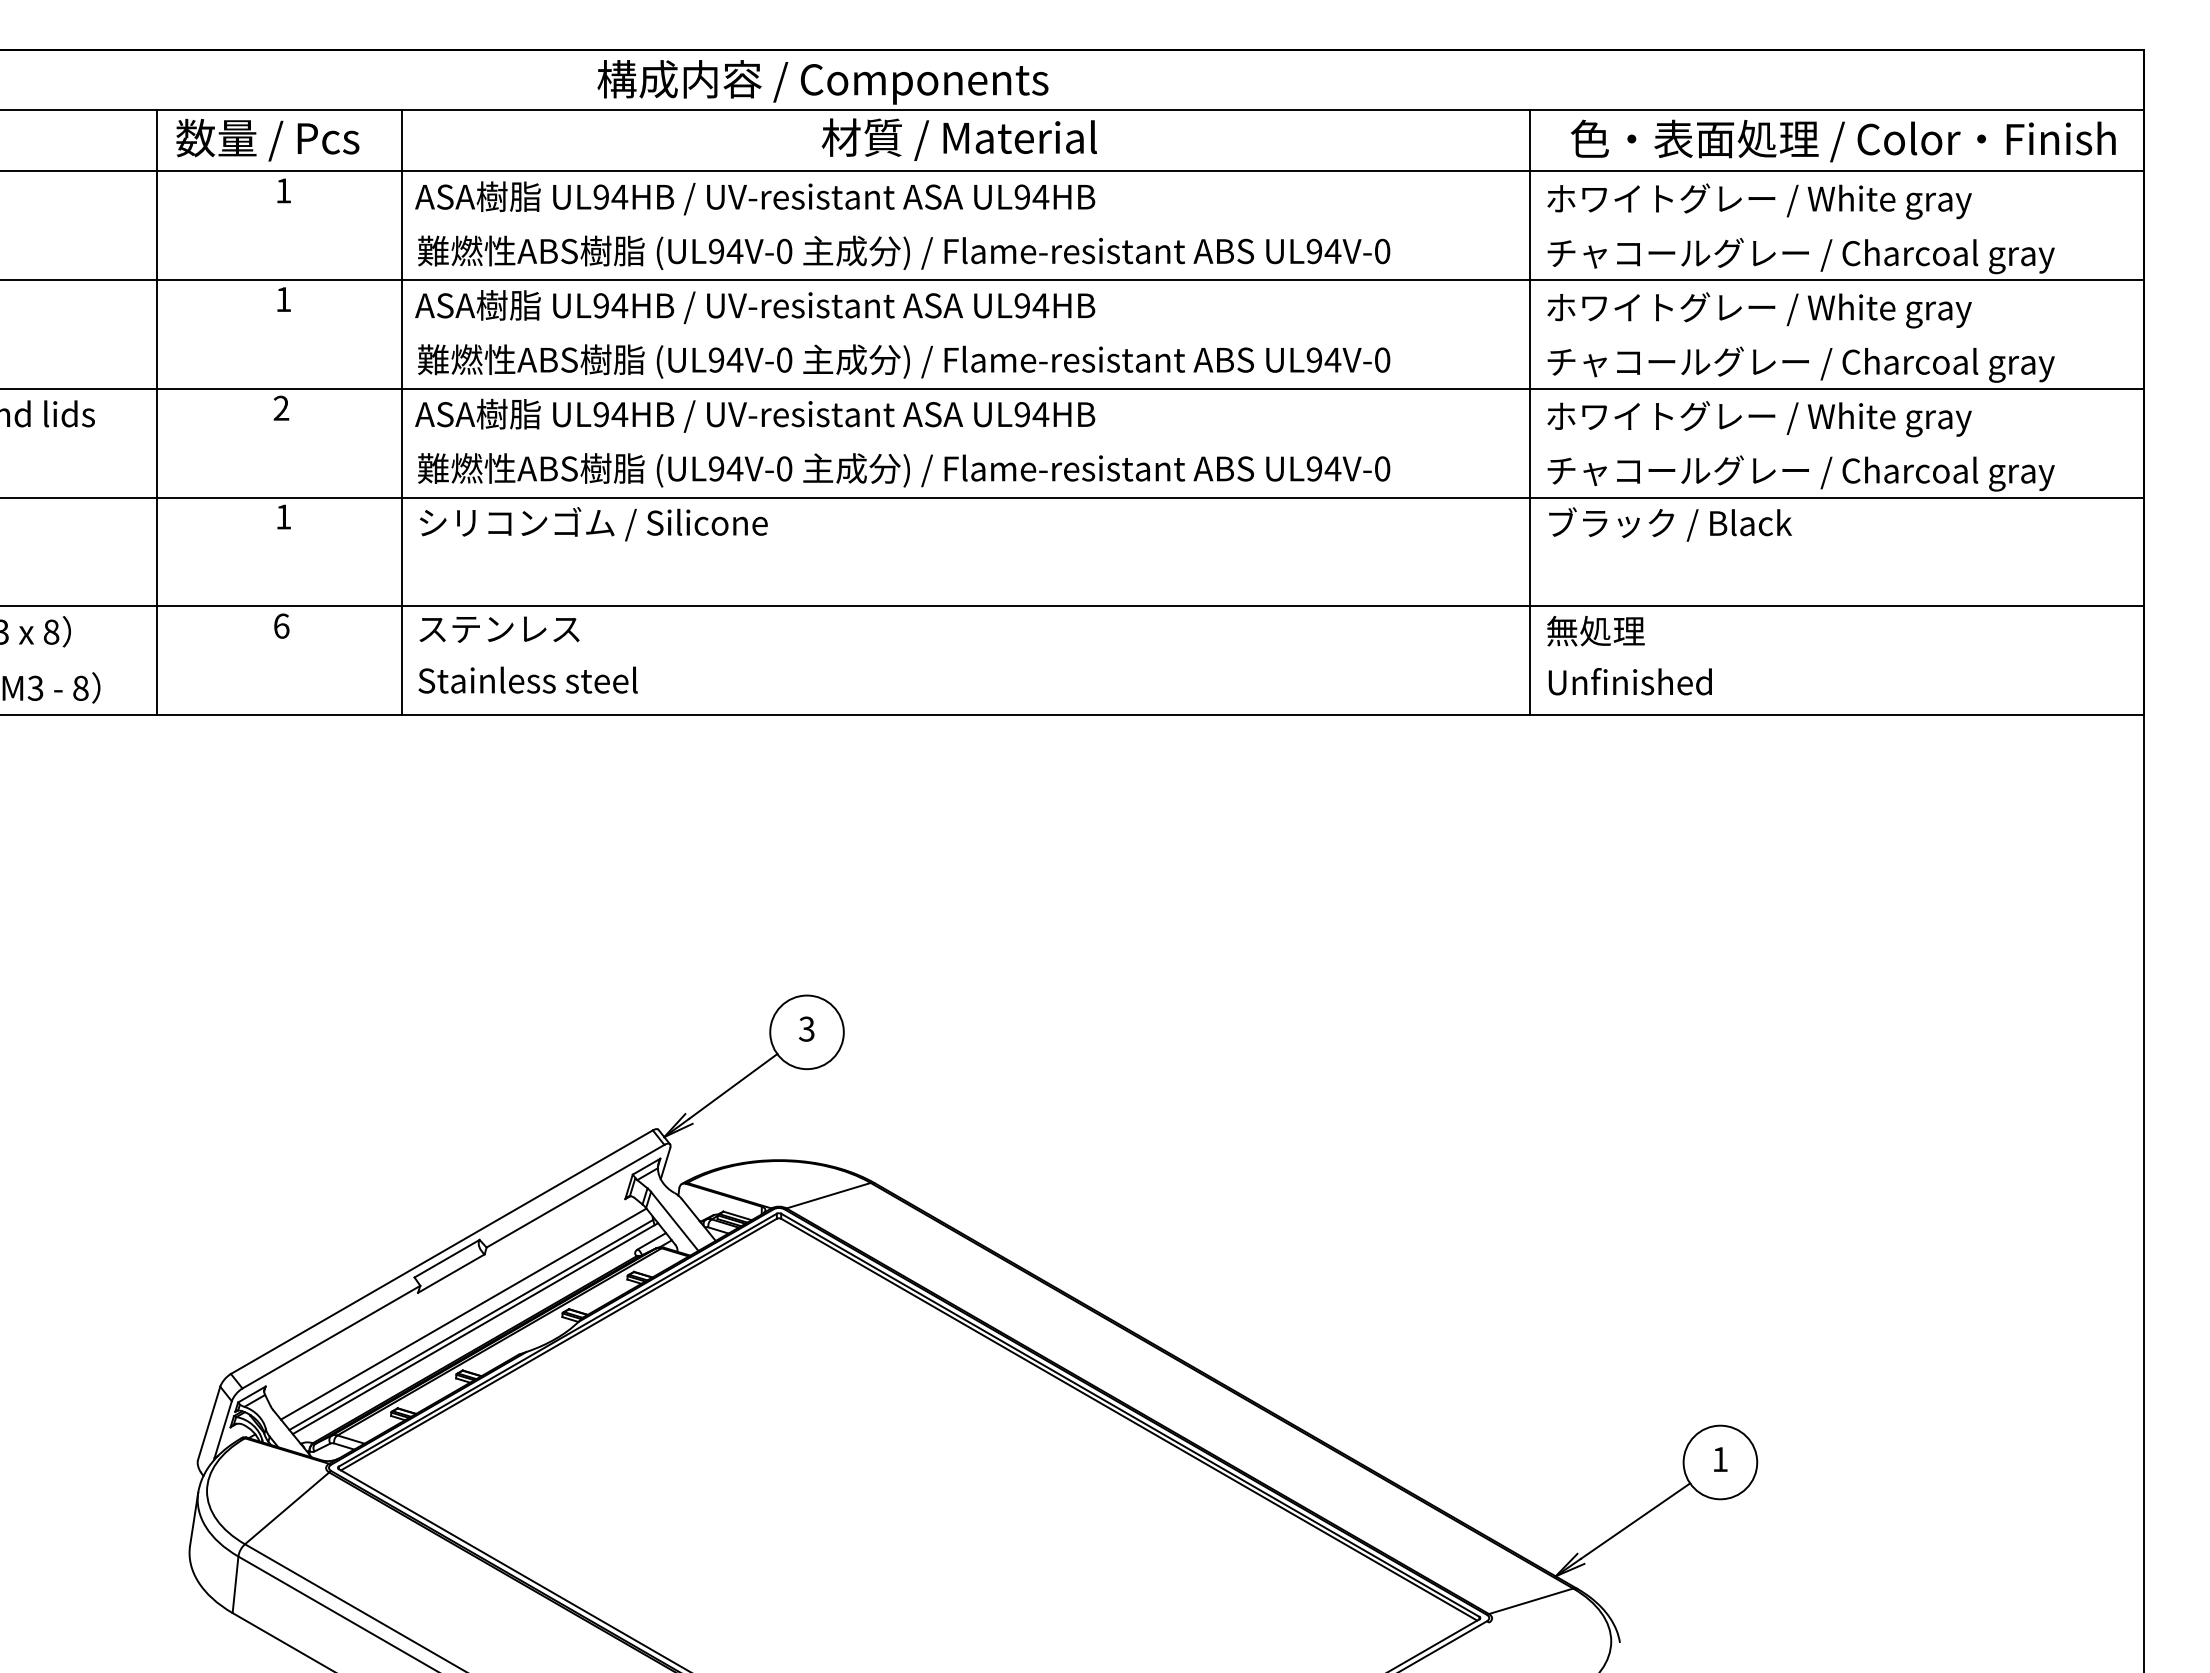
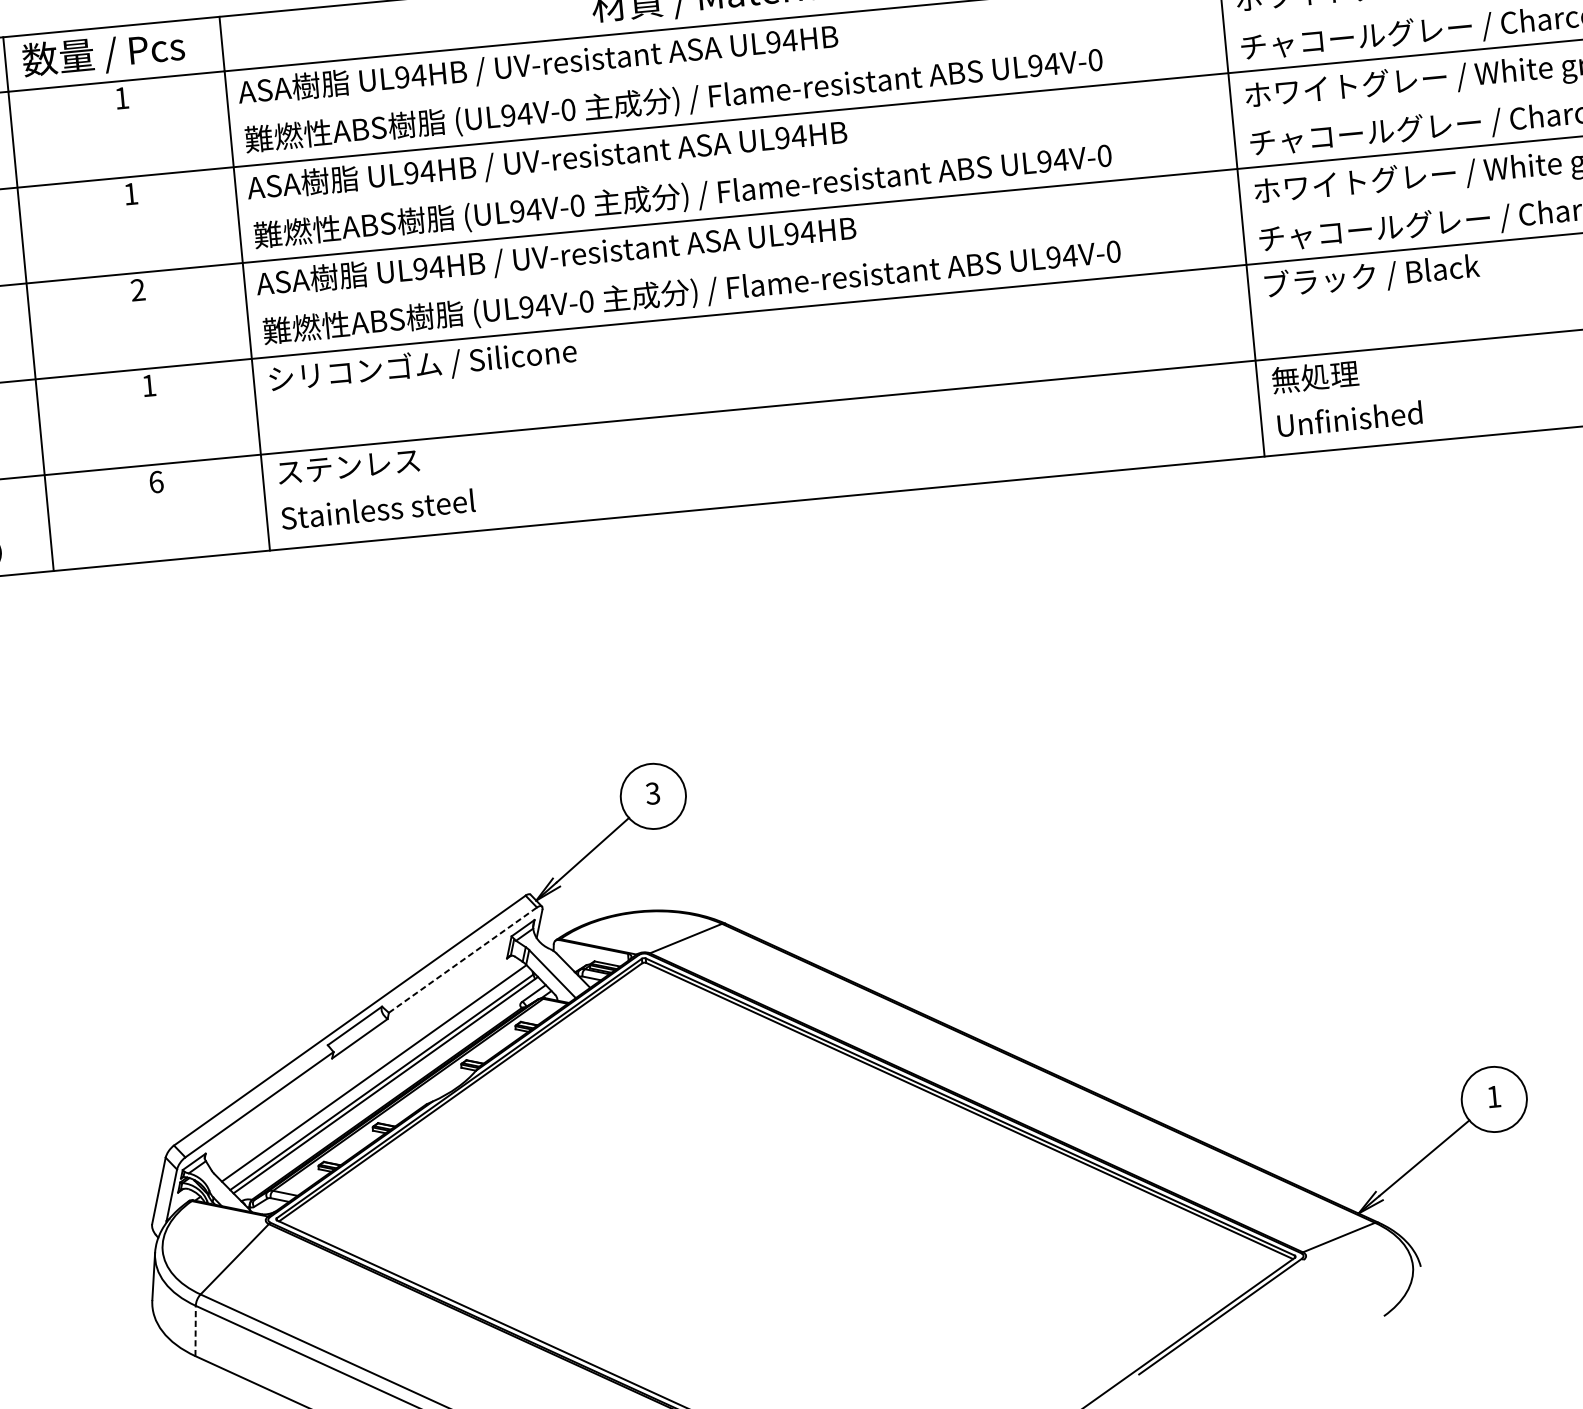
line: (575, 1196) -> (462, 960), solid -> dashed
line: (235, 1584) -> (195, 1330), solid -> dashed

